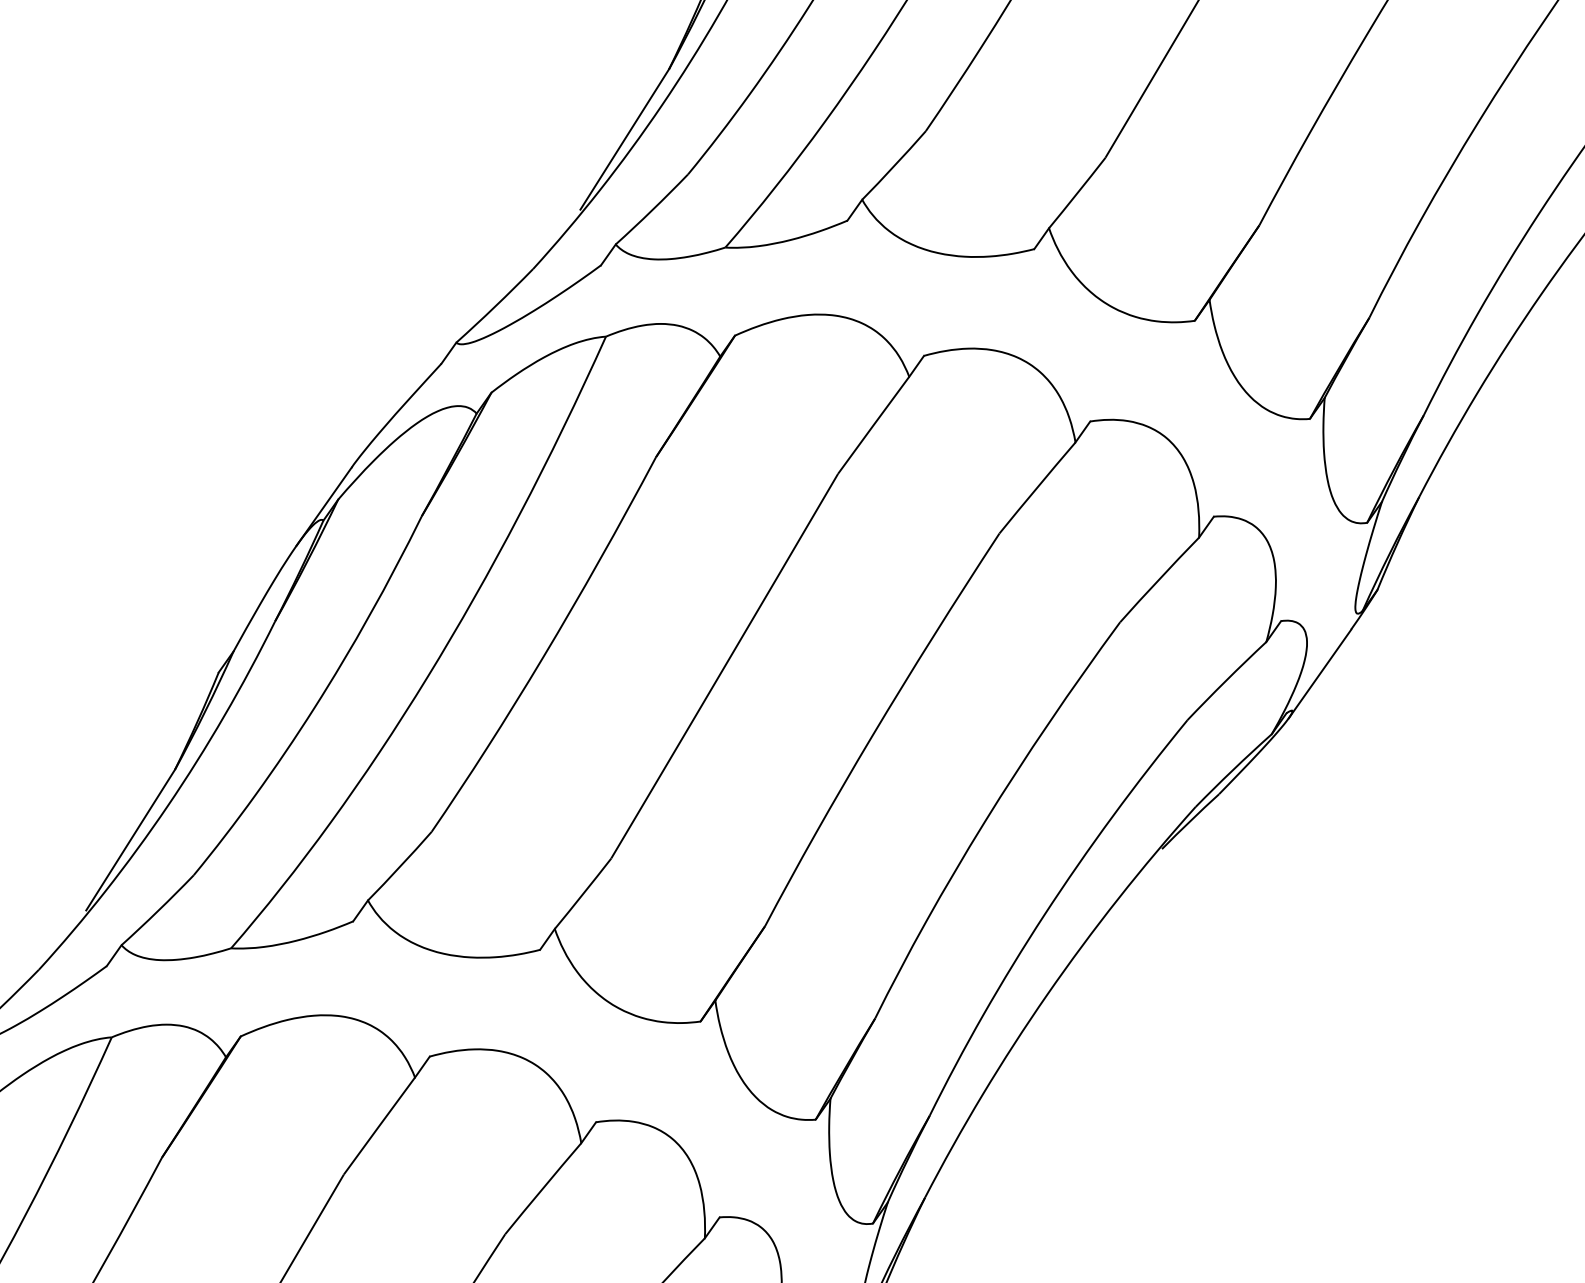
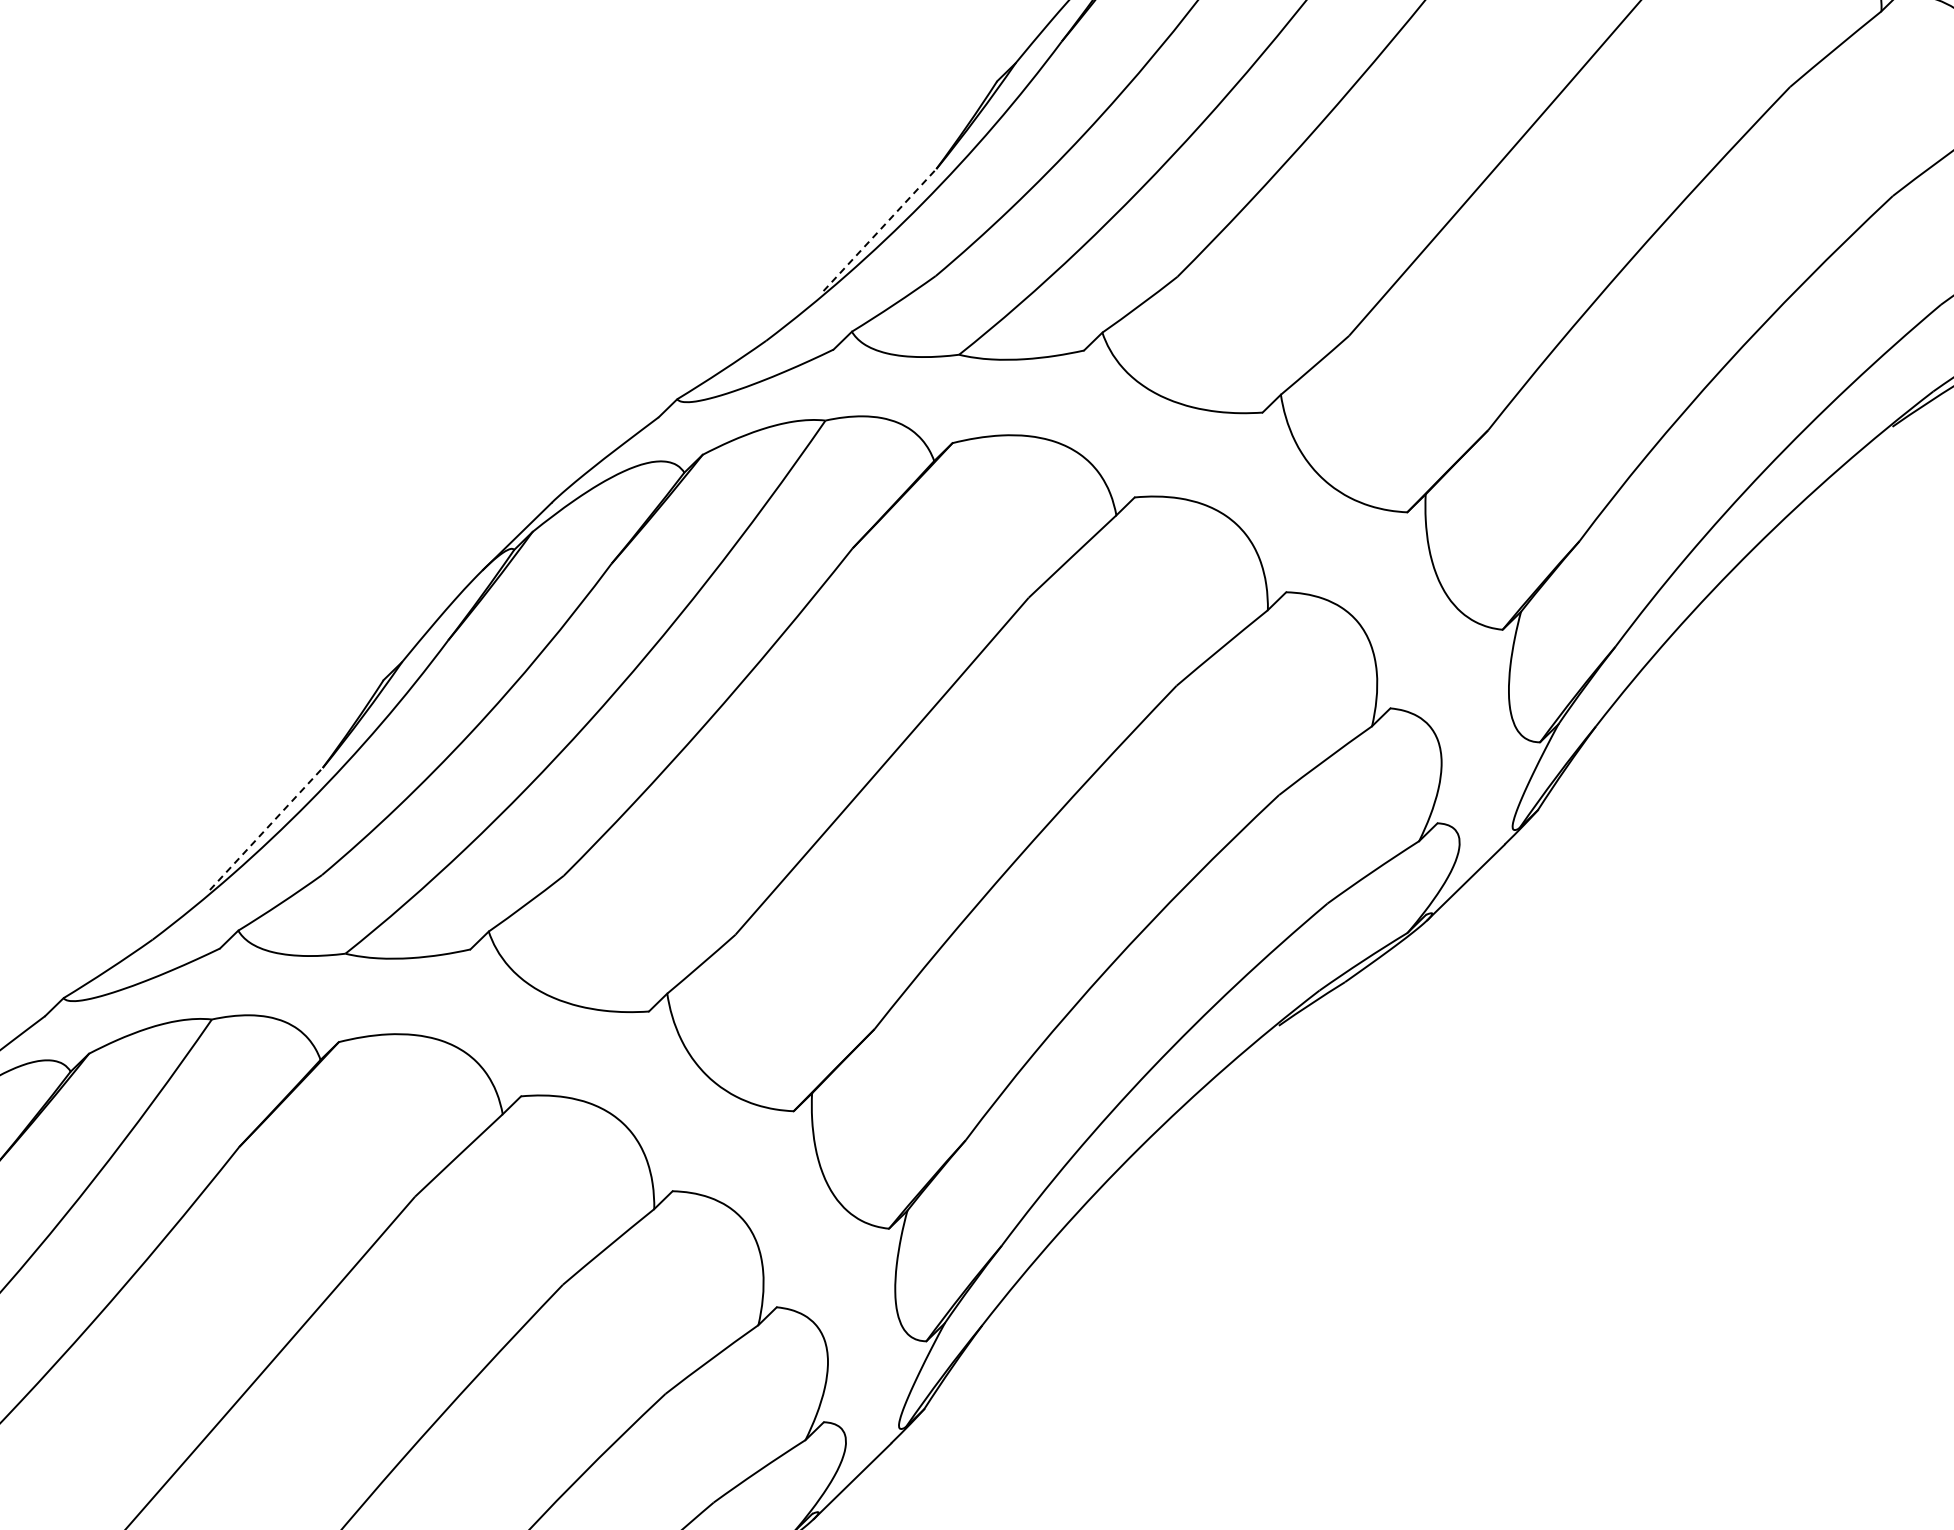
line: (625, 138) -> (880, 229), solid -> dashed
line: (130, 839) -> (266, 828), solid -> dashed

